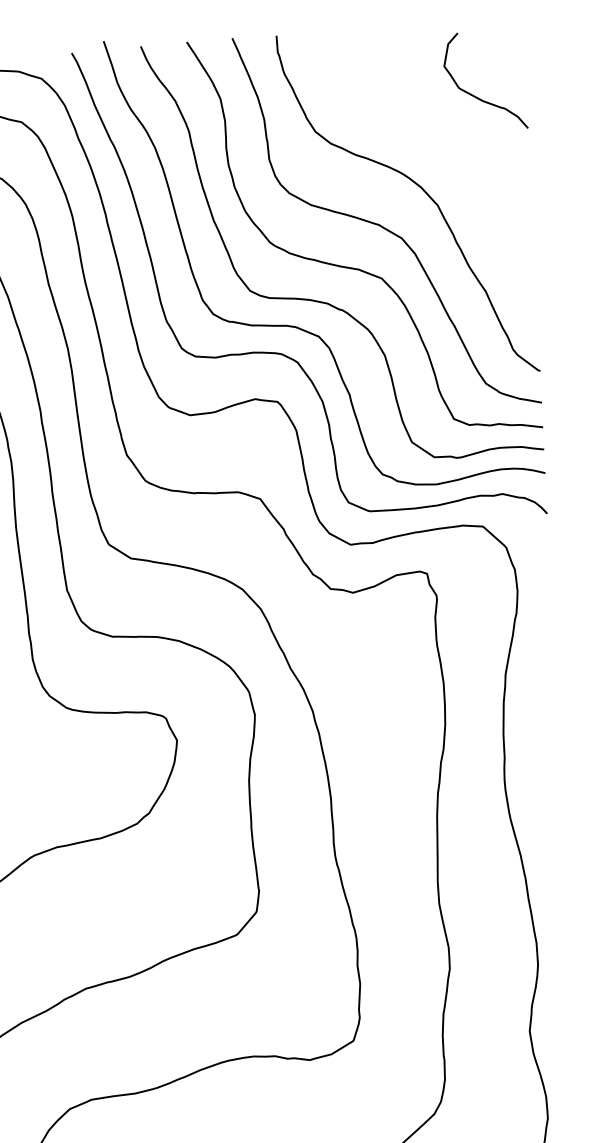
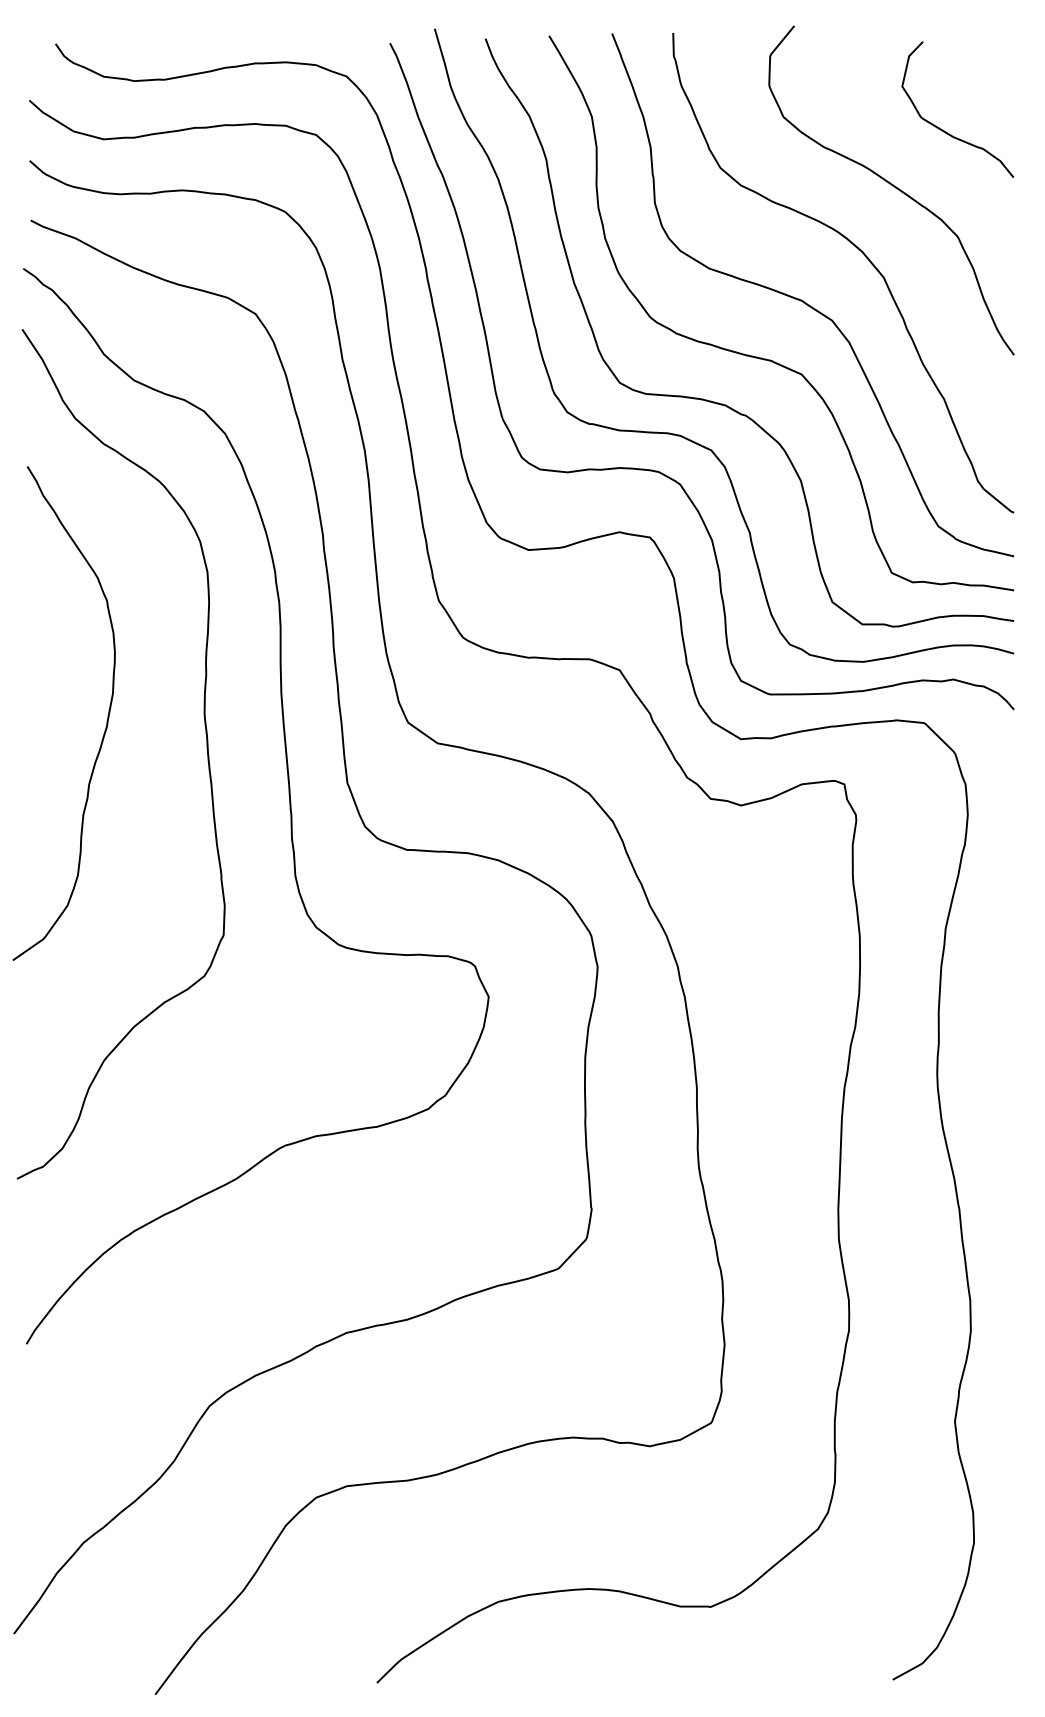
curve: (440, 139) -> (892, 186), added

